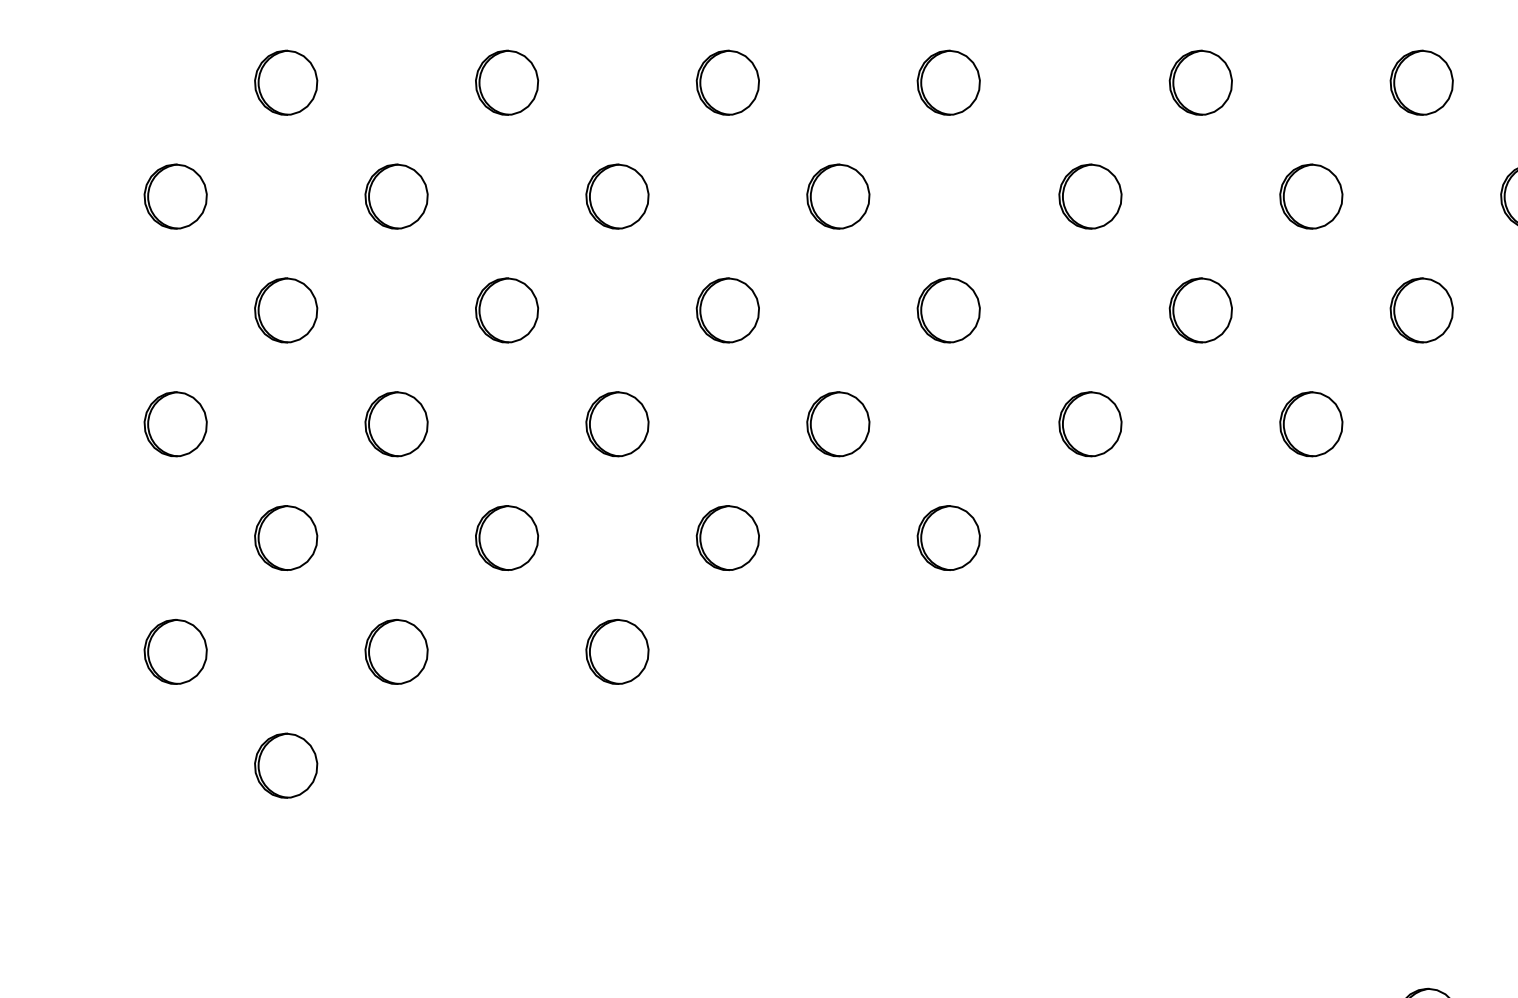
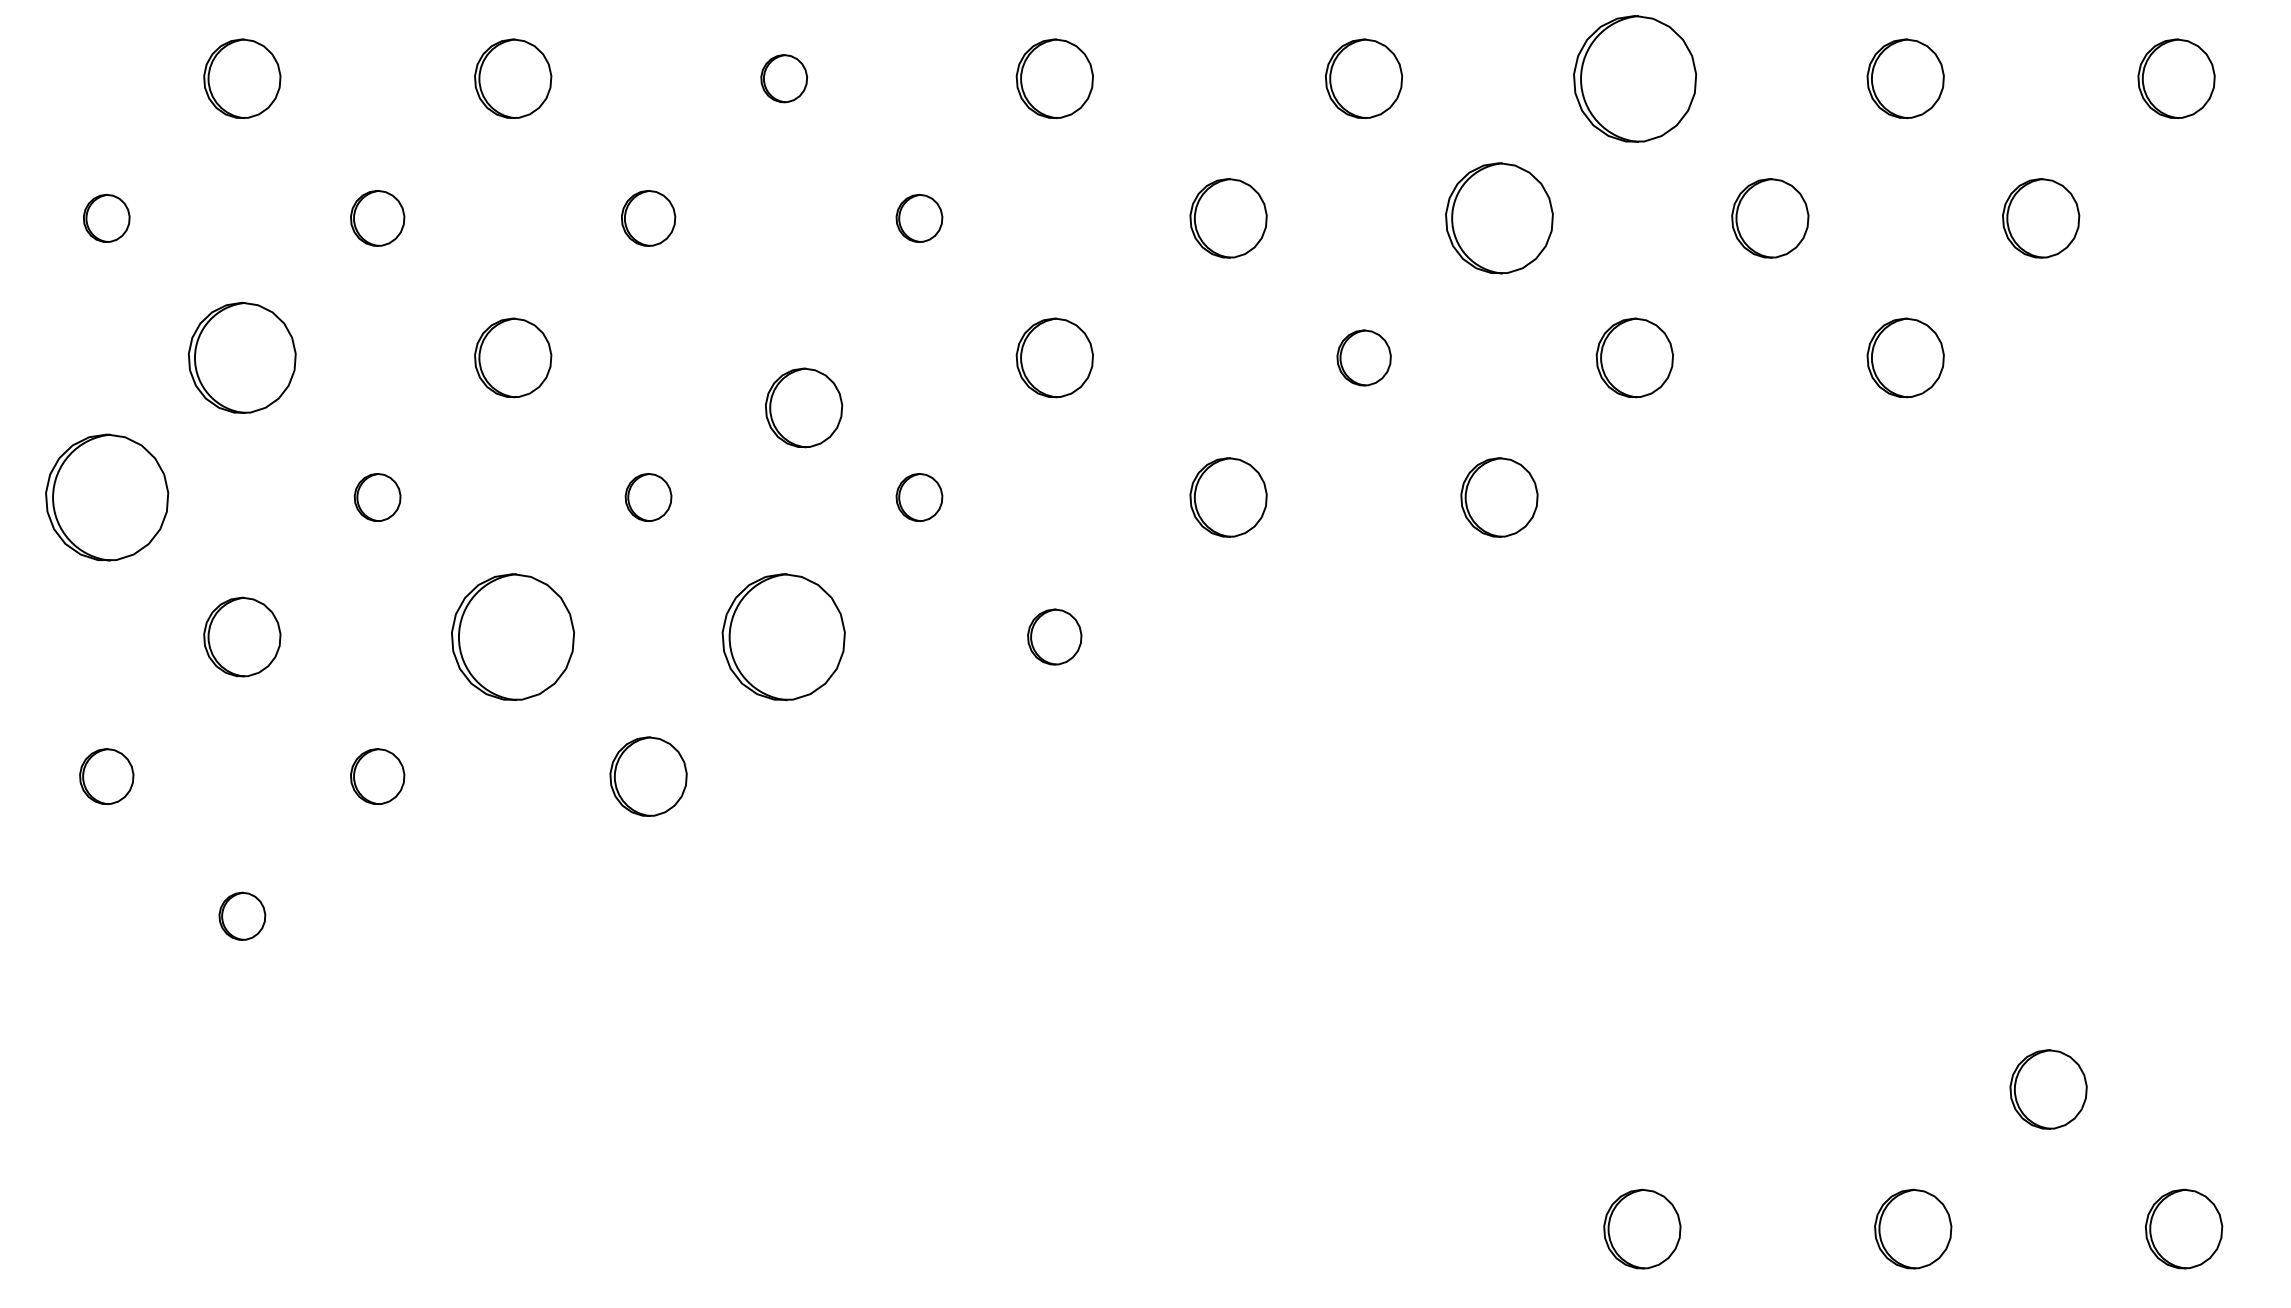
part: (728, 82) -> (784, 78), size x0.6
part: (1421, 82) -> (1634, 78), size x1.6
part: (175, 196) -> (106, 218), size x0.6
part: (396, 196) -> (377, 218), size x0.7
part: (617, 196) -> (648, 218), size x0.7
part: (838, 196) -> (919, 218), size x0.6
part: (1311, 196) -> (1499, 218), size x1.4
part: (286, 310) -> (242, 357), size x1.4
part: (728, 310) -> (804, 407), moved
part: (1201, 310) -> (1364, 357), size x0.7
part: (175, 424) -> (106, 497), size x1.6
part: (396, 424) -> (377, 497), size x0.6
part: (617, 424) -> (648, 497), size x0.6
part: (838, 424) -> (919, 497), size x0.6
part: (507, 537) -> (513, 636), size x1.6
part: (728, 537) -> (784, 636), size x1.6
part: (948, 537) -> (1054, 636), size x0.7
part: (175, 651) -> (106, 776), size x0.7
part: (396, 651) -> (377, 776), size x0.7
part: (286, 765) -> (242, 916), size x0.6

